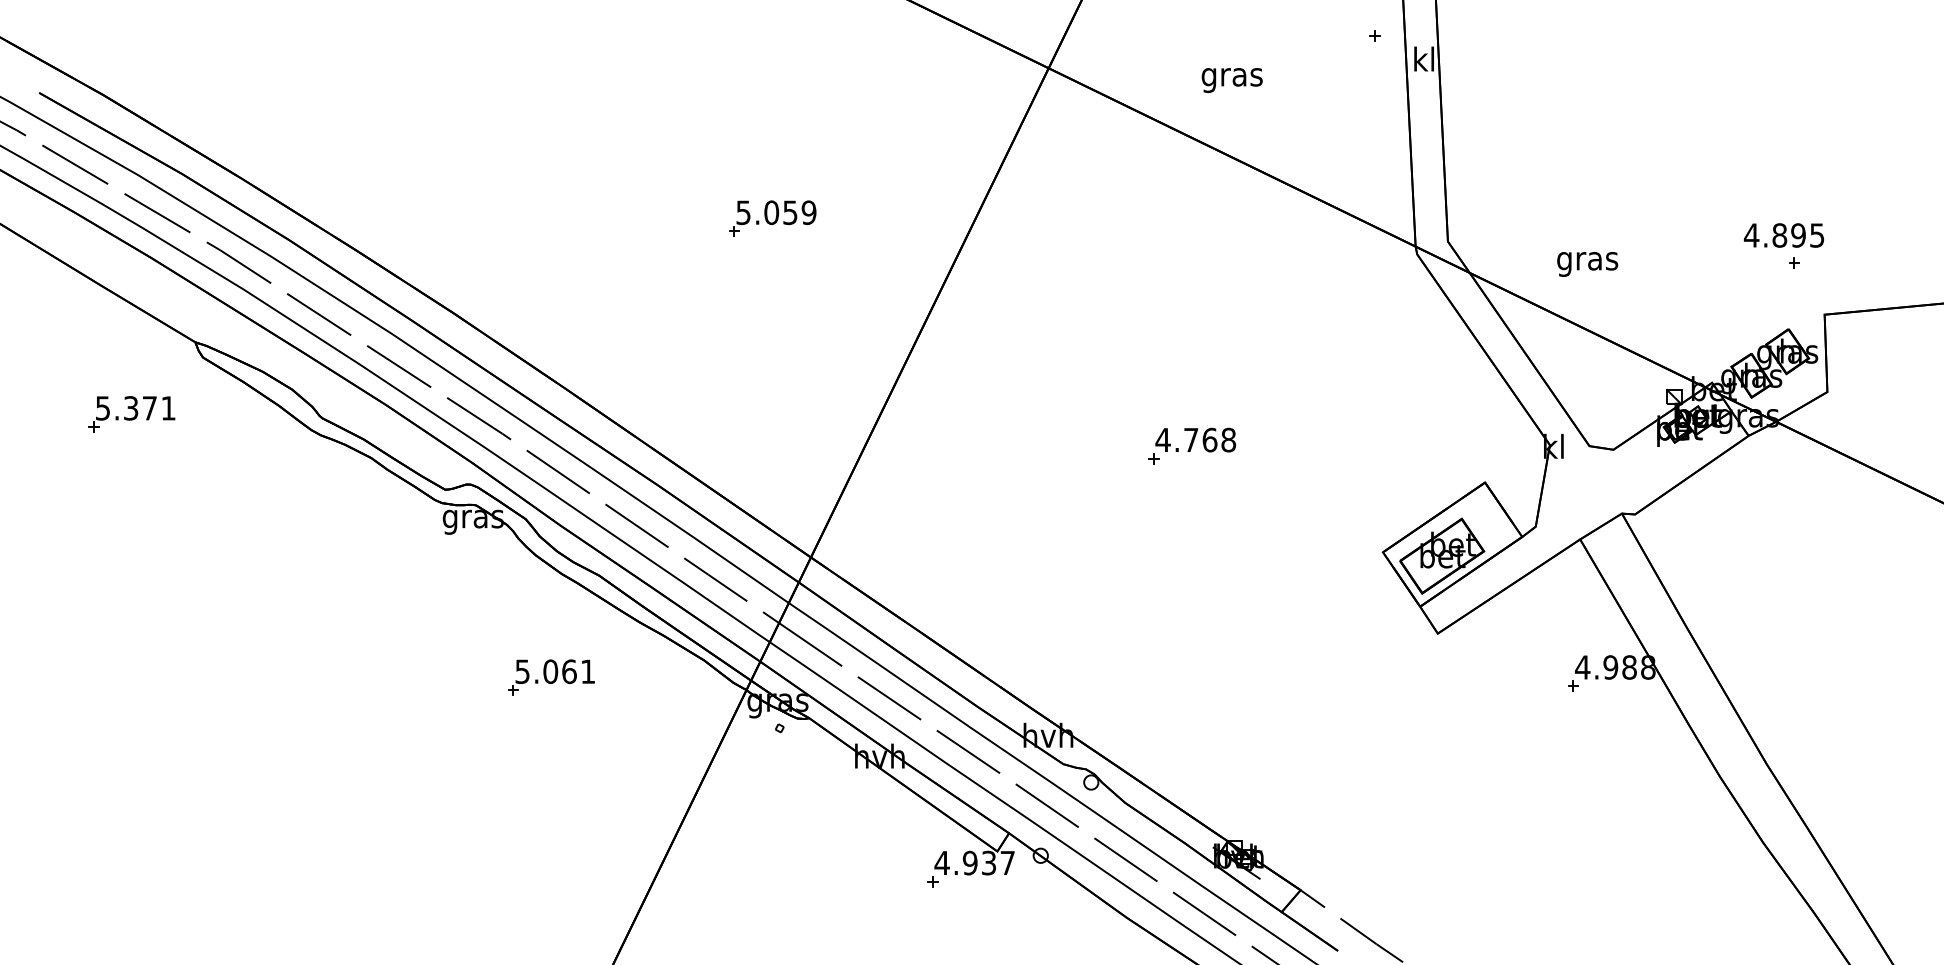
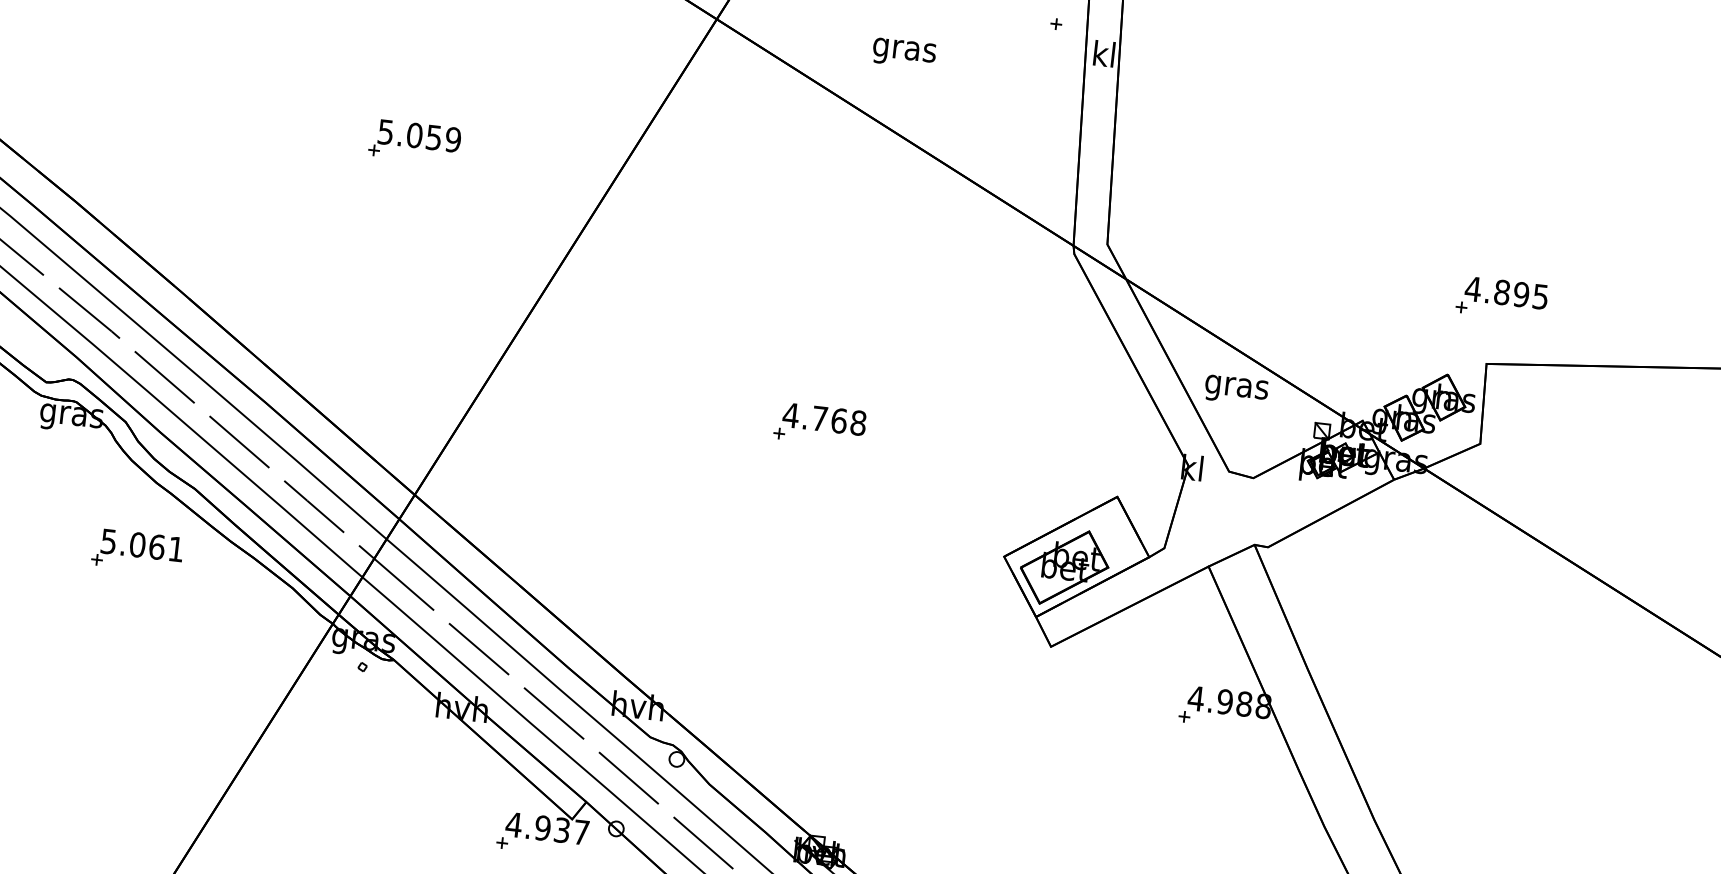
text: (1784, 235) -> (1506, 293), moved
text: (1587, 264) -> (1236, 390), moved
part: (551, 677) -> (137, 550), moved

